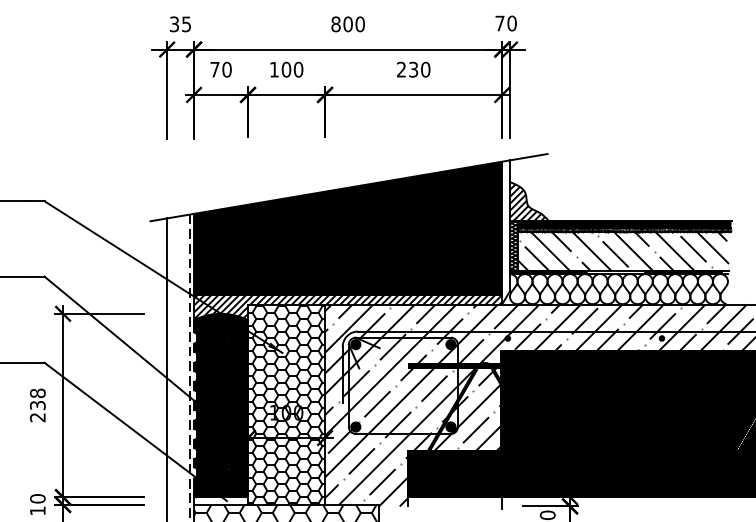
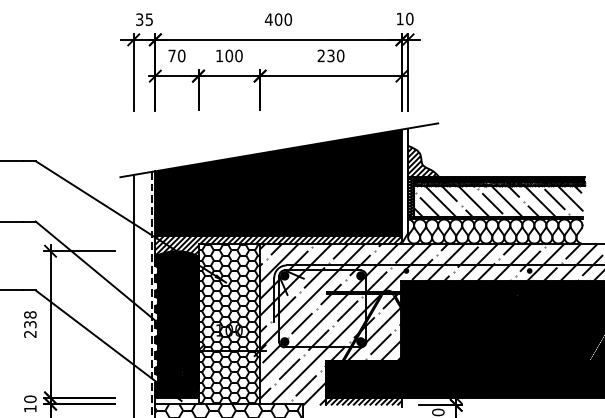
text: (499, 22) -> (399, 18), 70 -> 10
text: (335, 24) -> (268, 19), 800 -> 400
hatch: (454, 501) -> (363, 401), added

